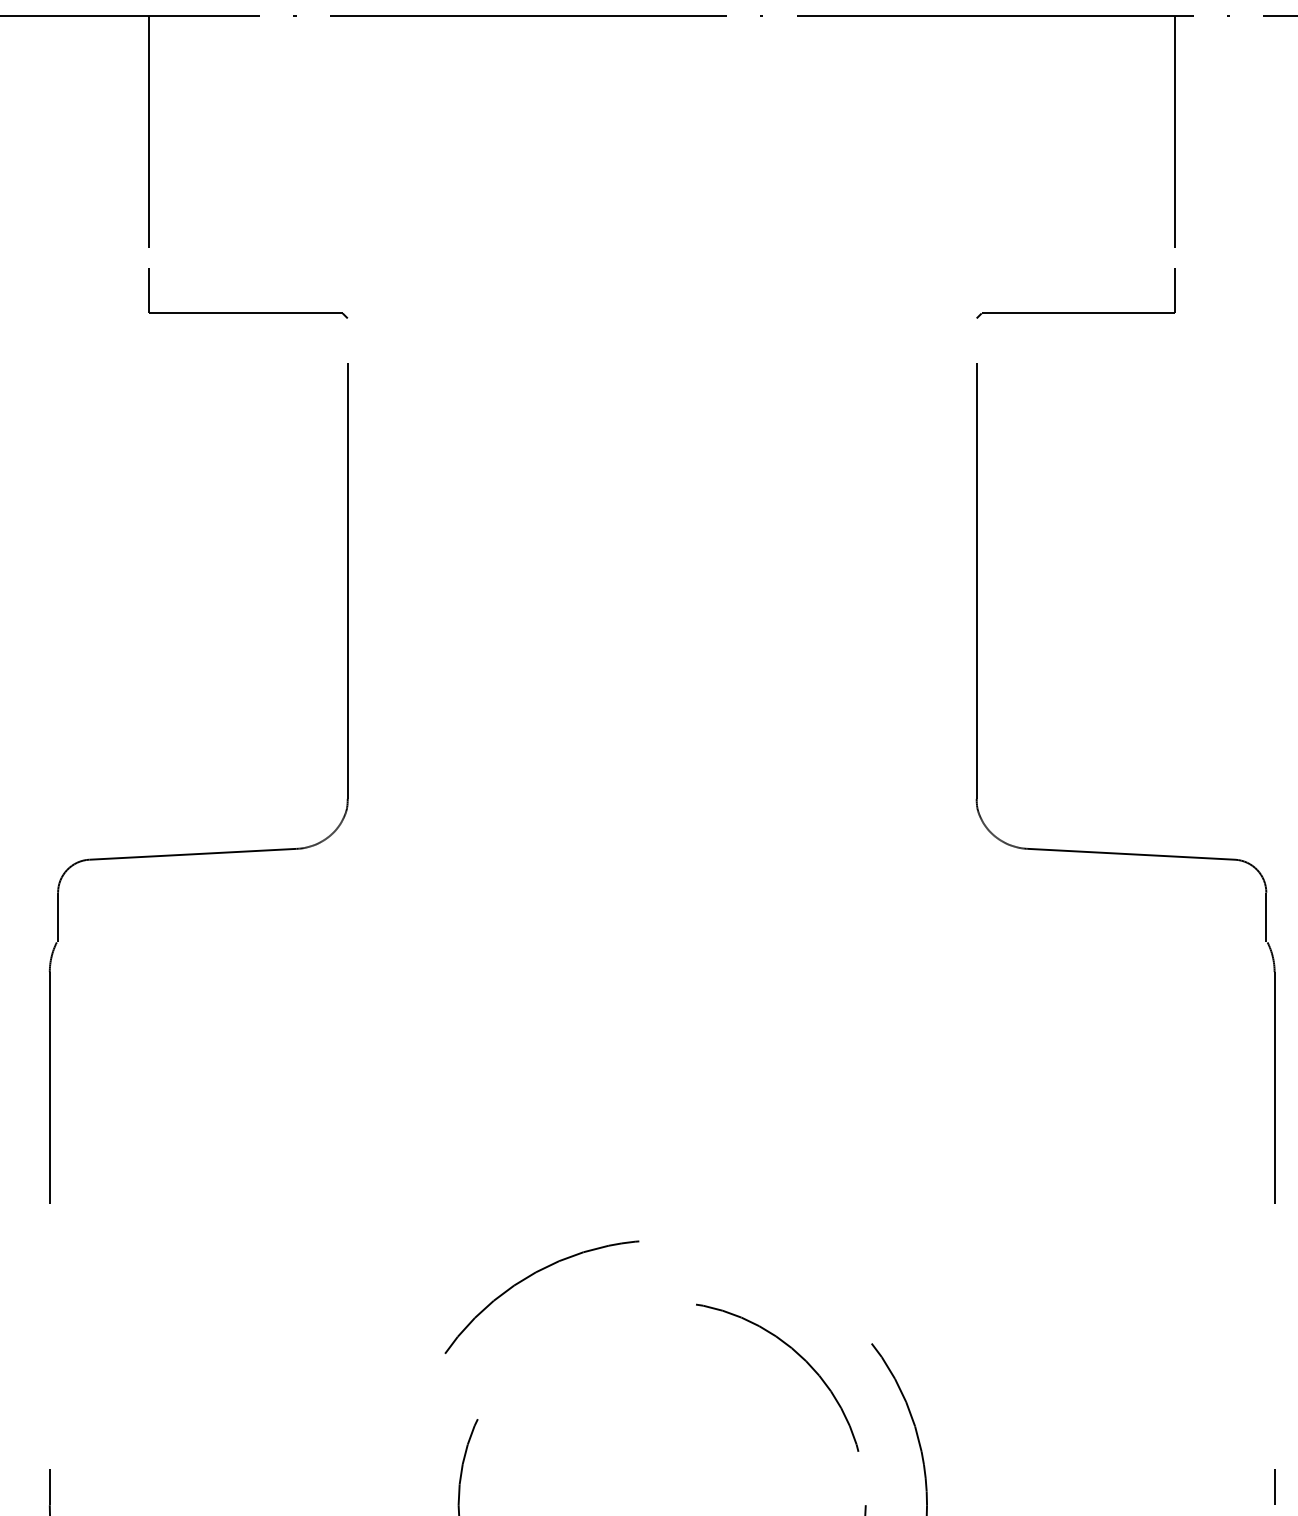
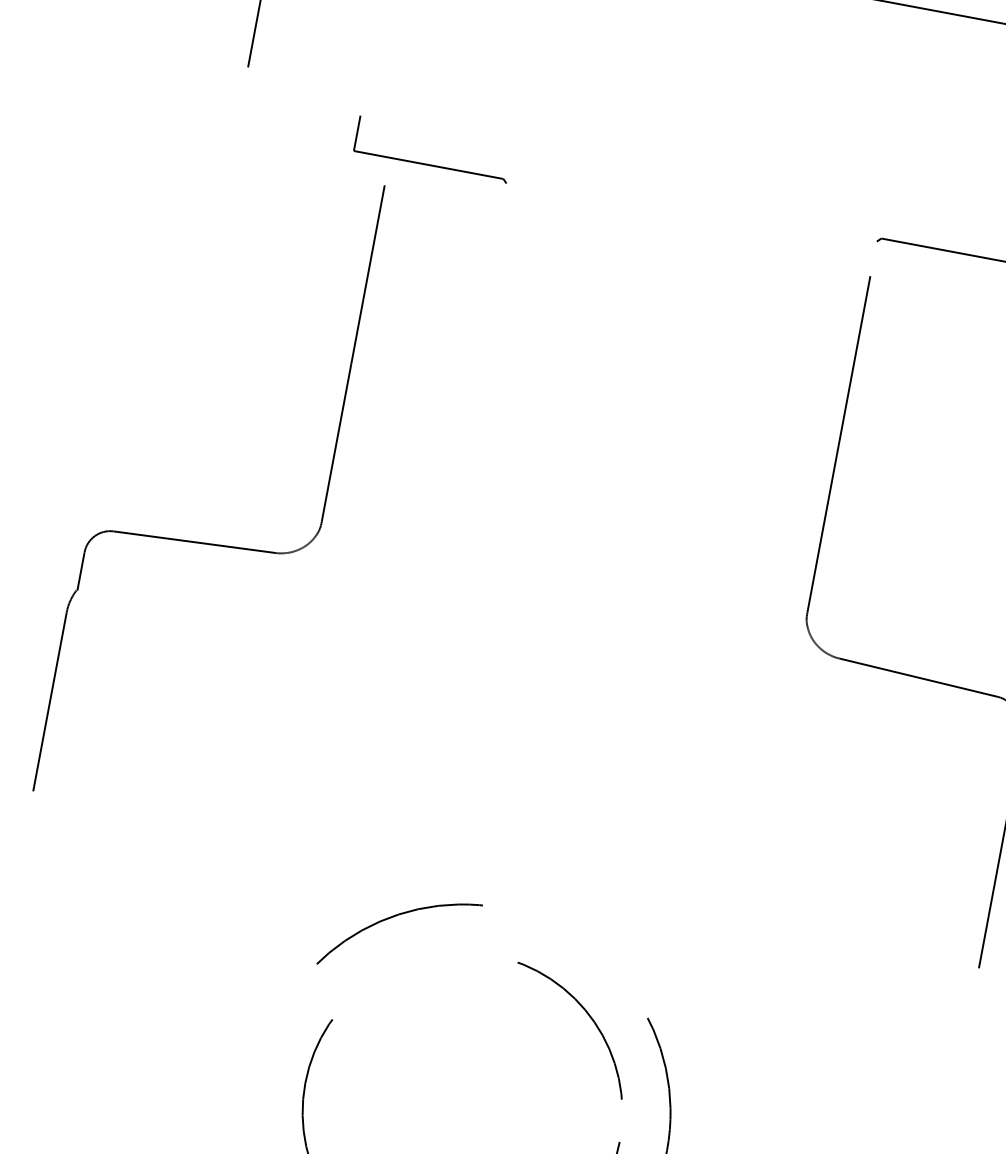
part: (248, 312) -> (430, 164), moved

